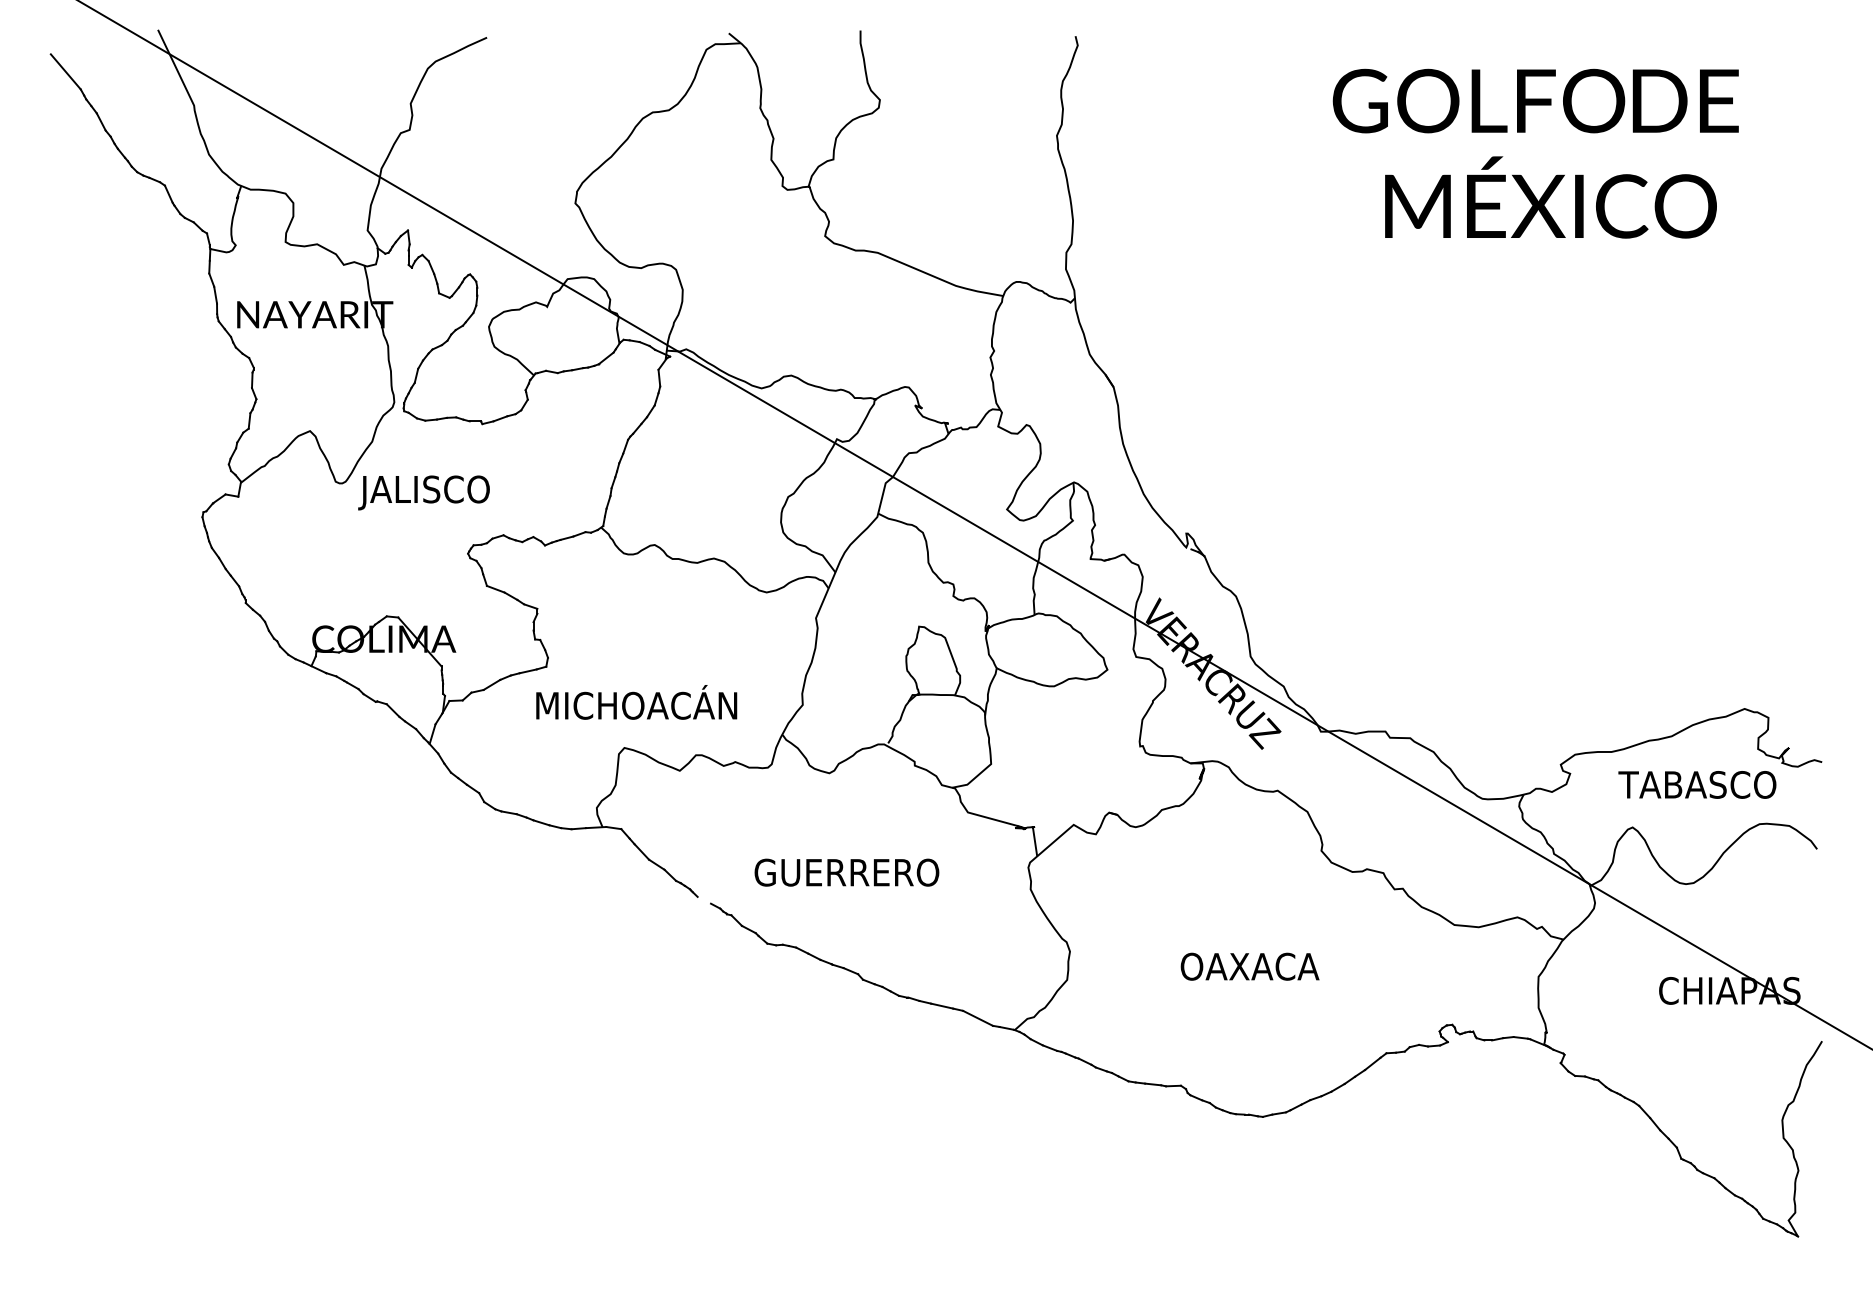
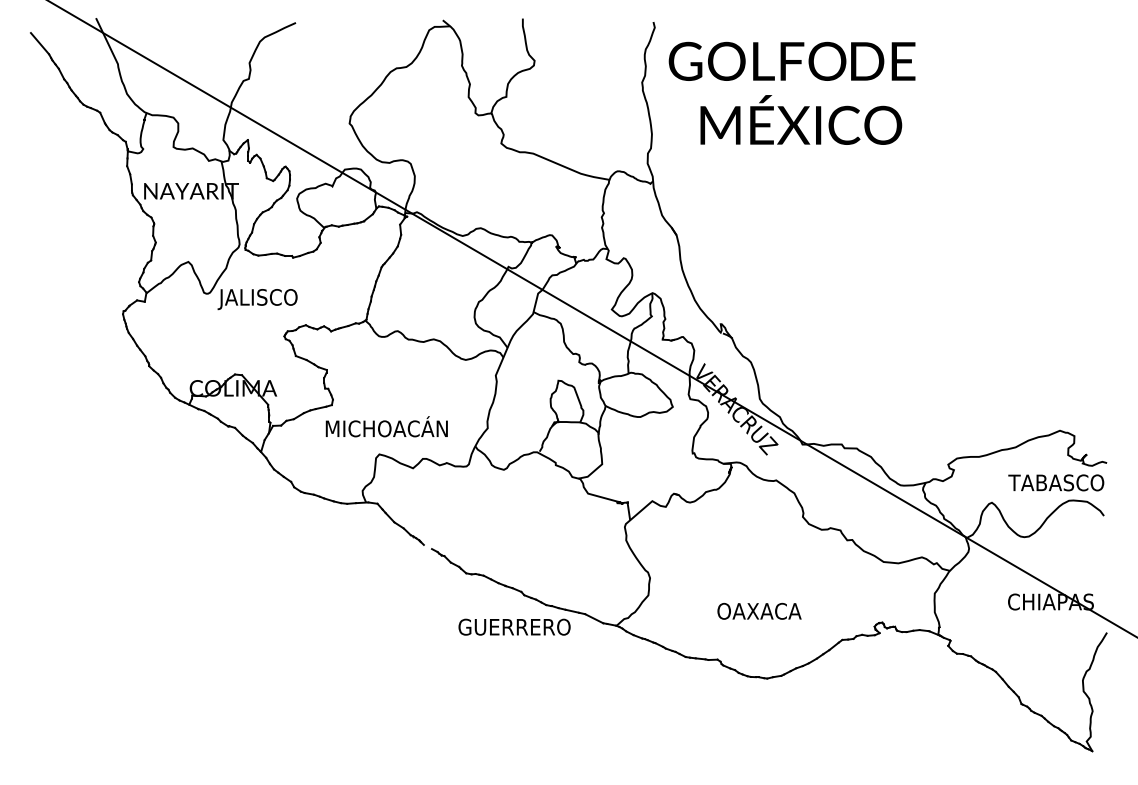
text: (1534, 152) -> (791, 92), moved
text: (1697, 784) -> (1056, 482), moved
text: (846, 871) -> (514, 626), moved
text: (1250, 965) -> (759, 610), moved

